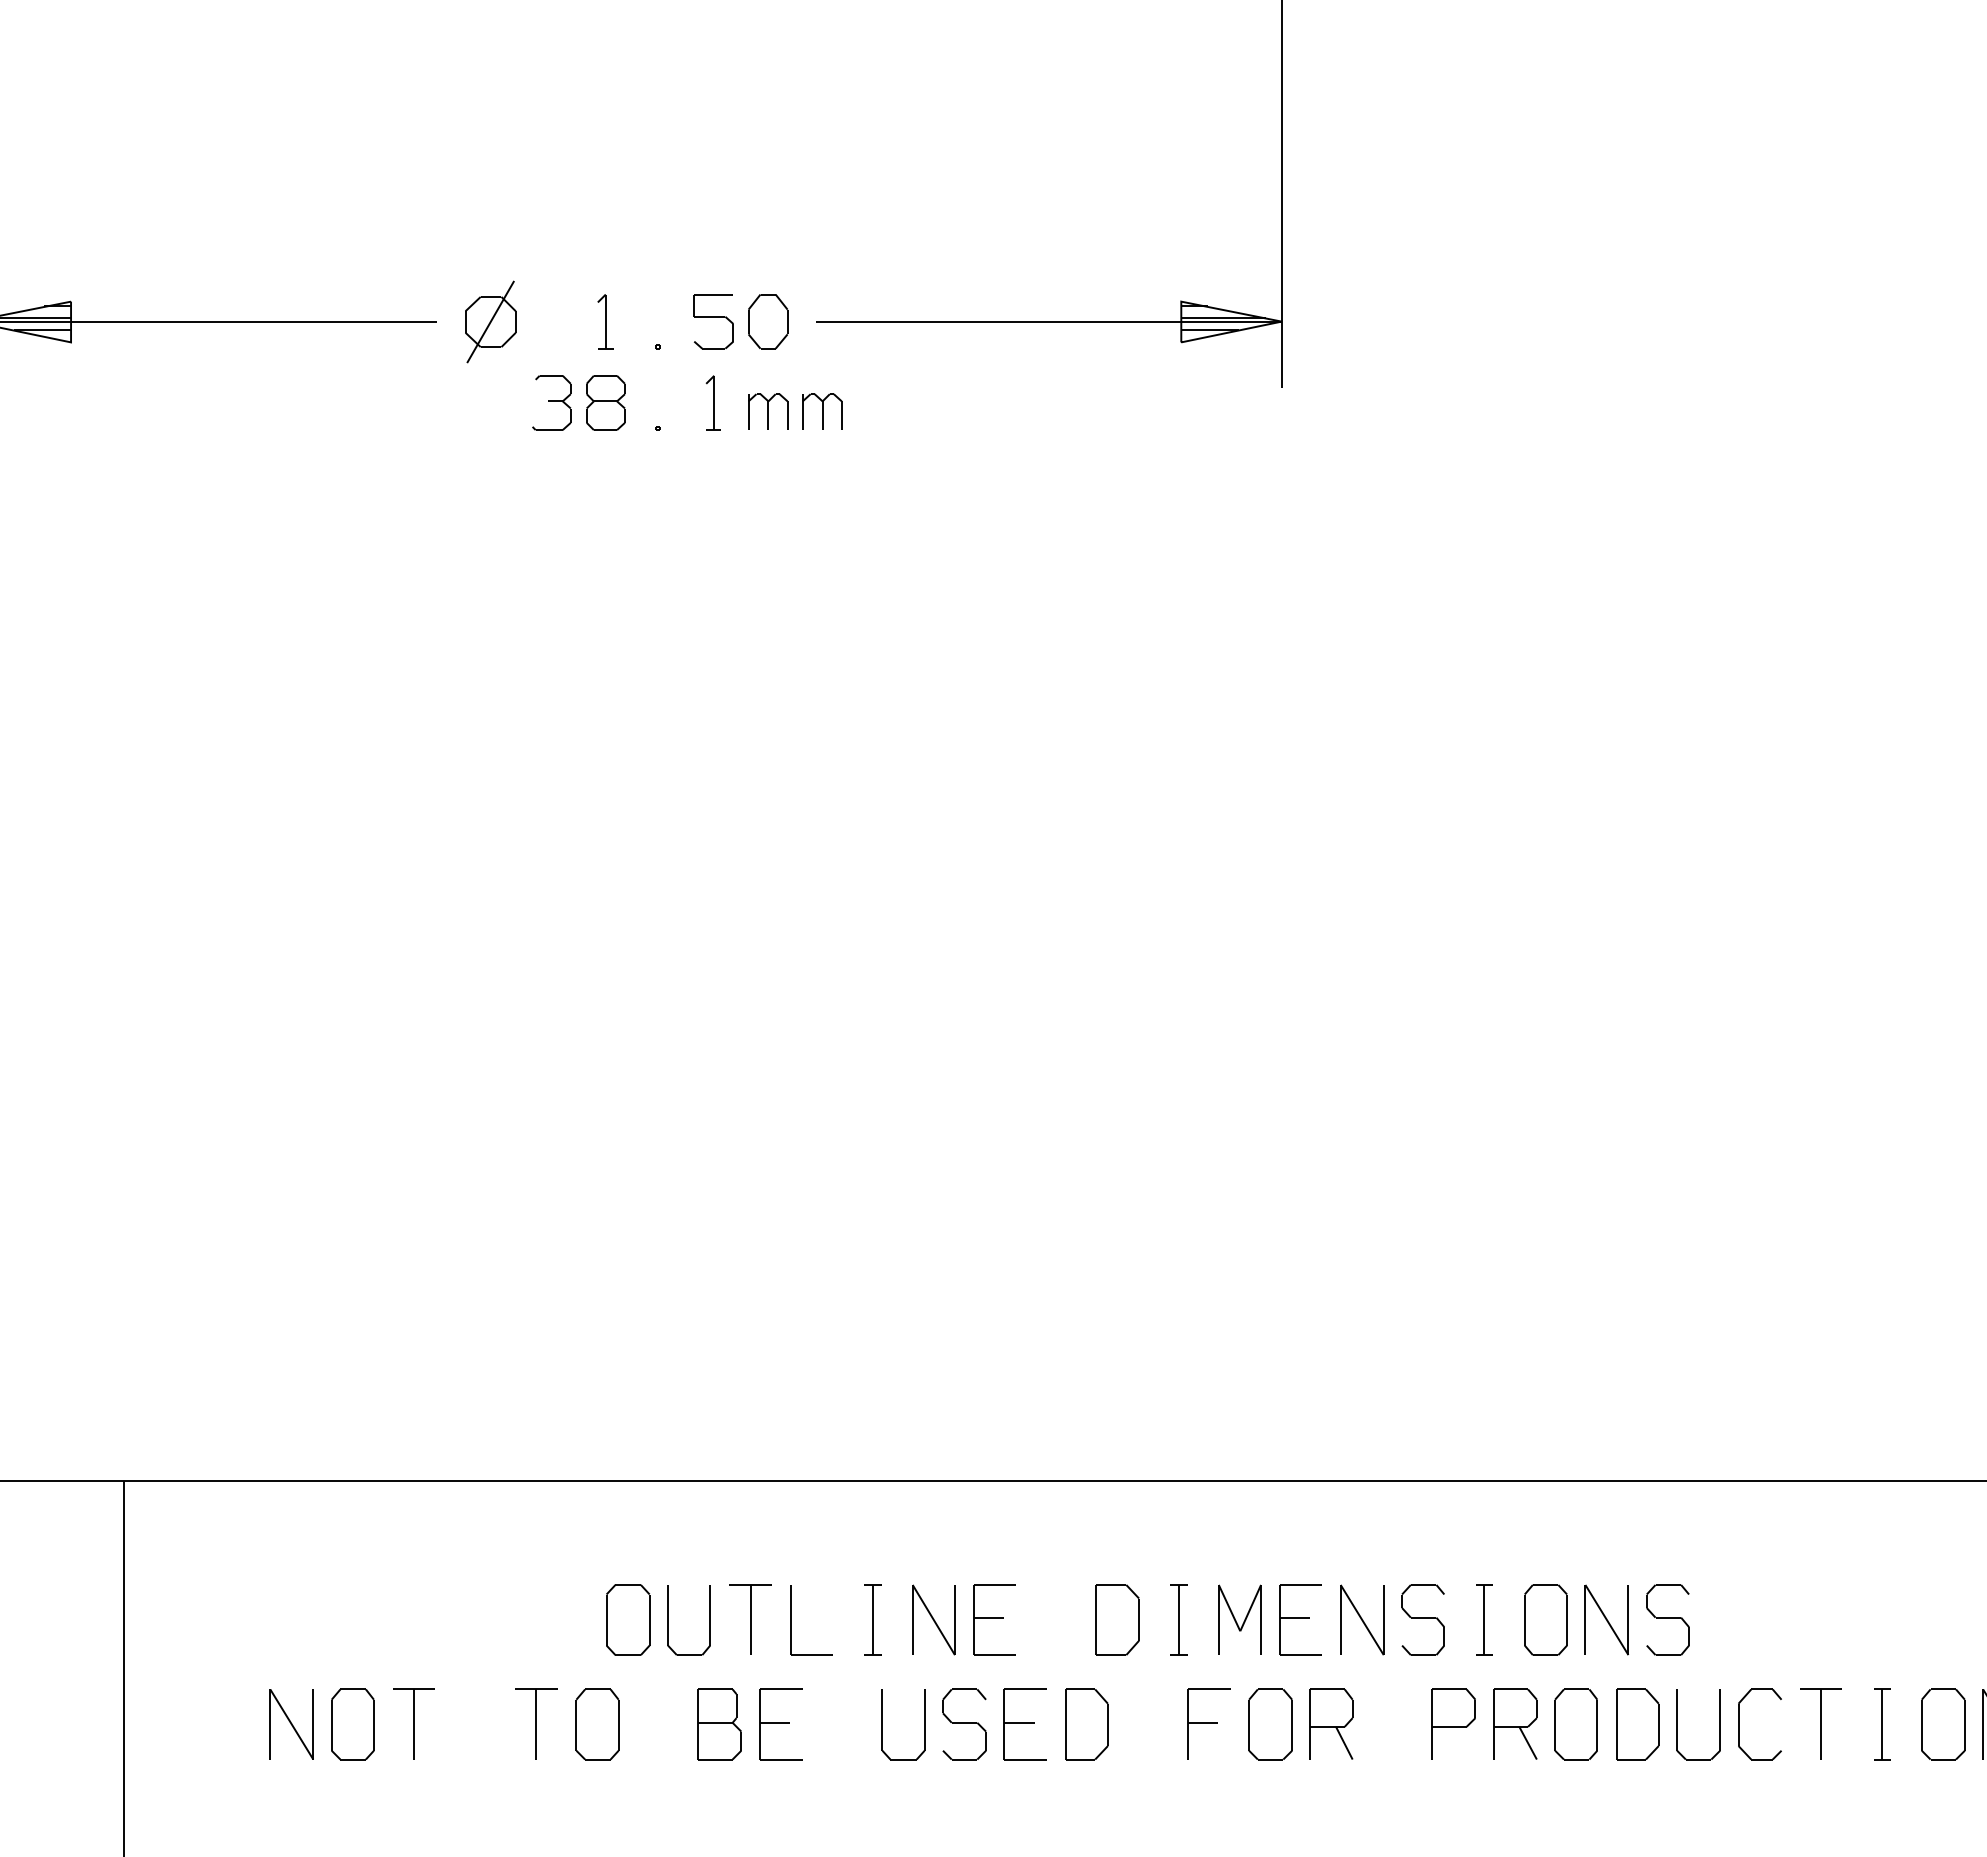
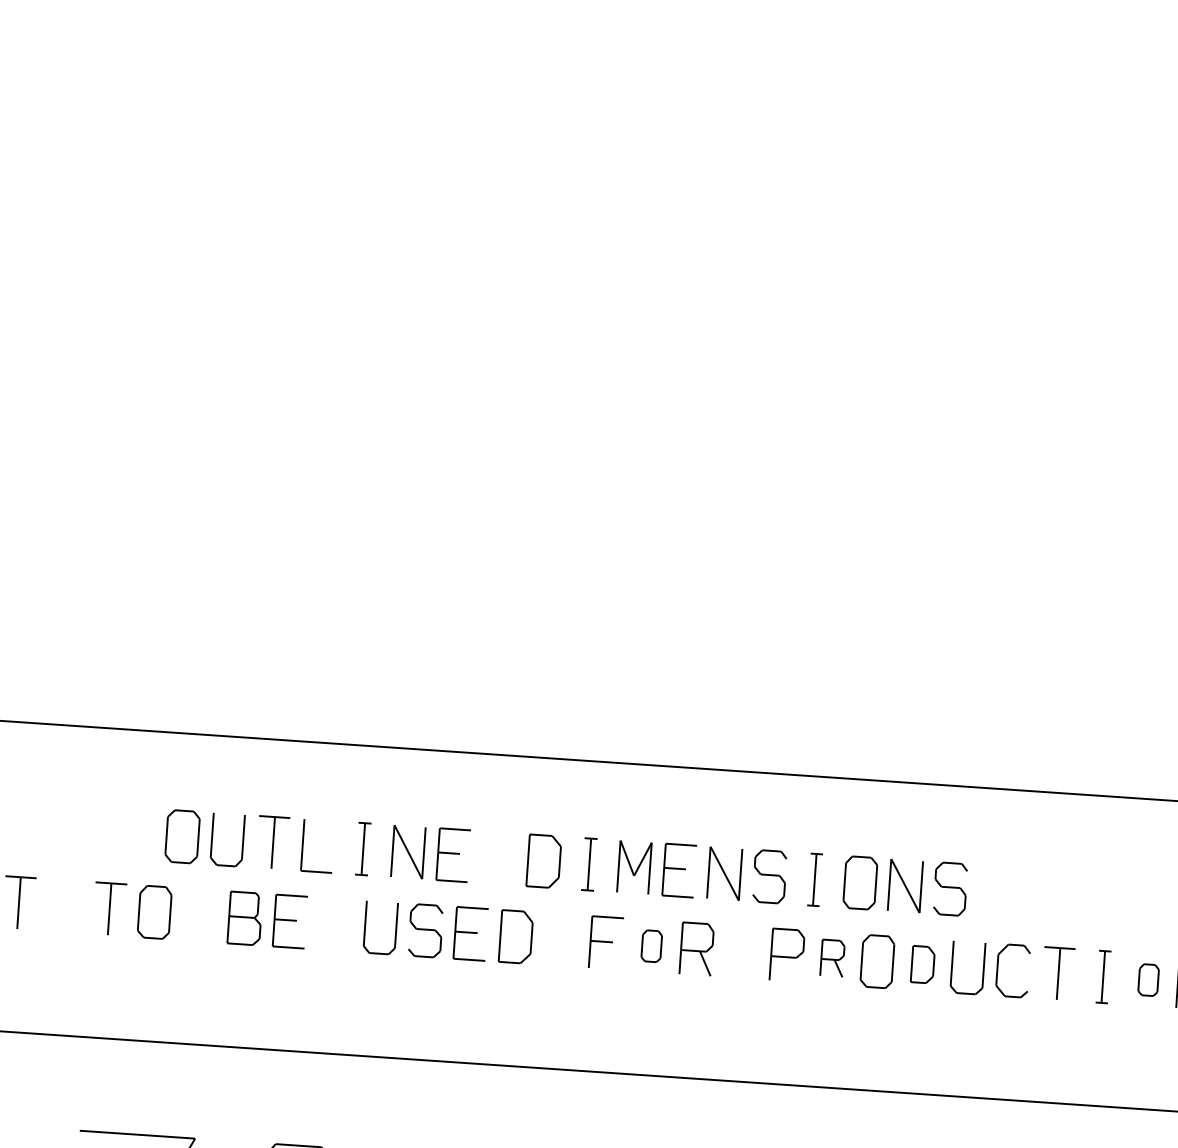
part: (1515, 1723) -> (832, 957), size x0.7
part: (1270, 1724) -> (651, 946), size x0.6
part: (1637, 1724) -> (922, 964), size x0.7
part: (1943, 1724) -> (1148, 980), size x0.6

